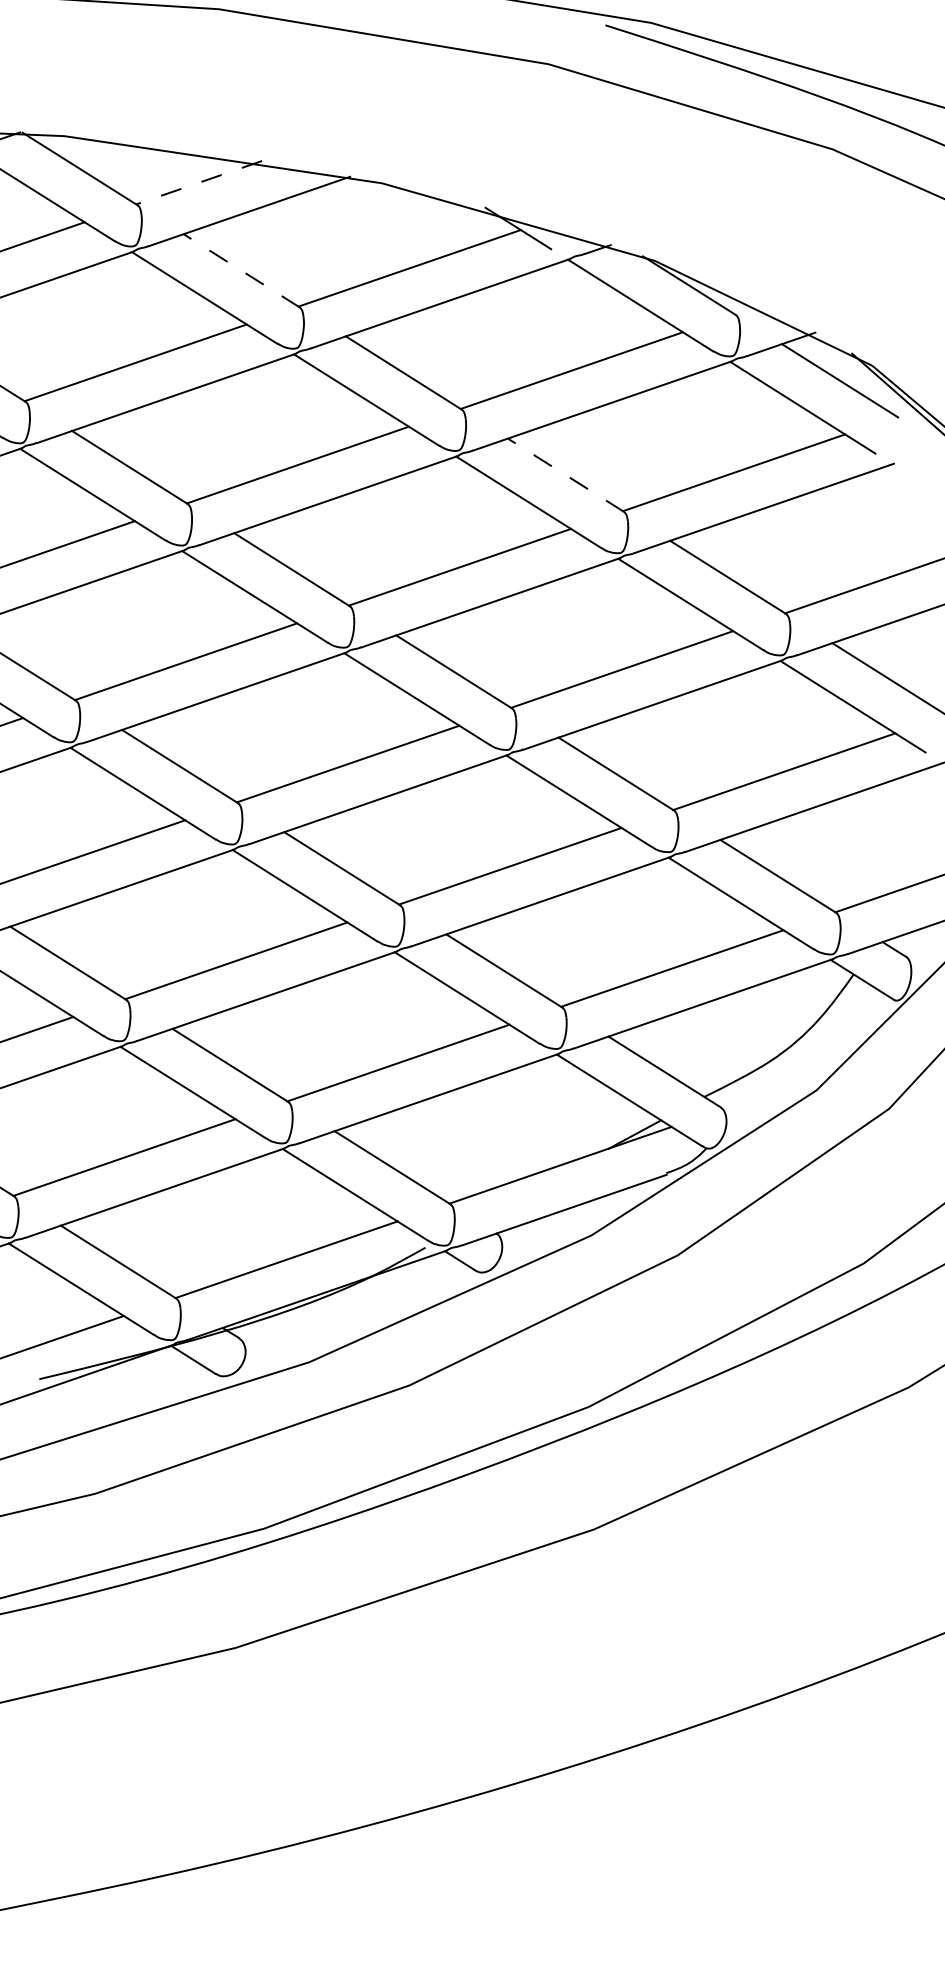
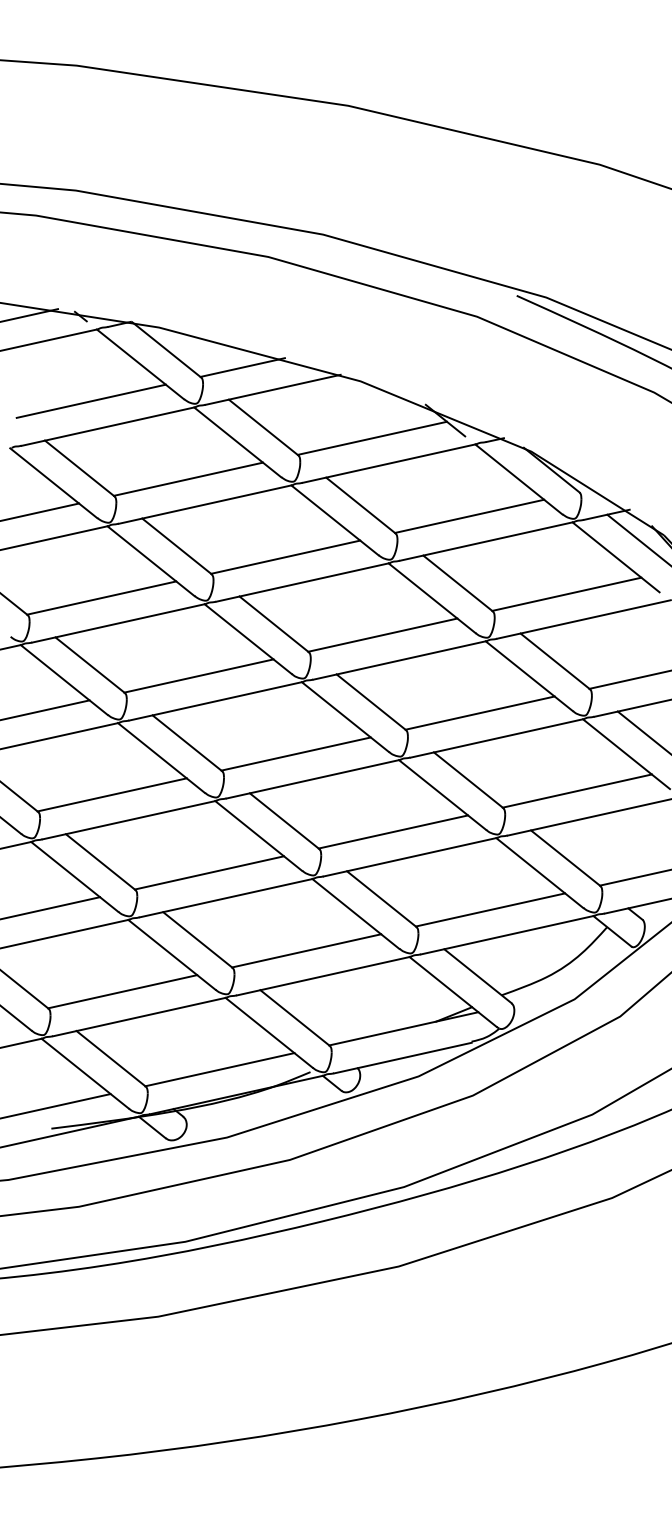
line: (198, 182) -> (242, 367), dashed -> solid
line: (241, 270) -> (263, 427), dashed -> solid
line: (566, 475) -> (458, 583), dashed -> solid

